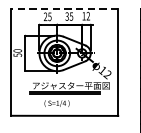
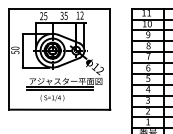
line: (64, 8) -> (59, 8), dashed -> solid

